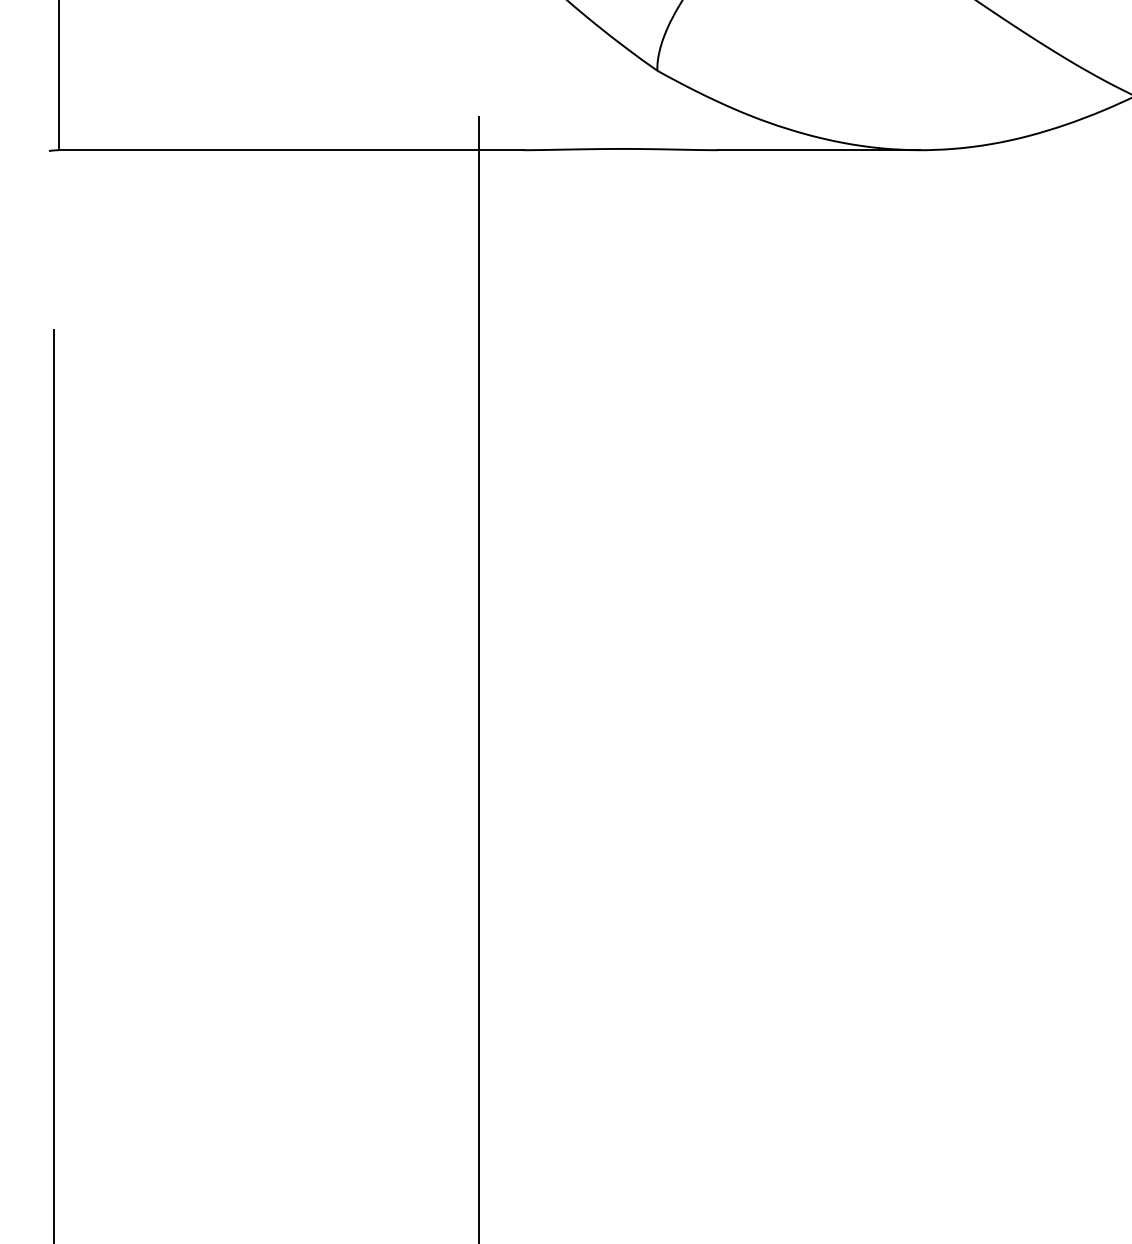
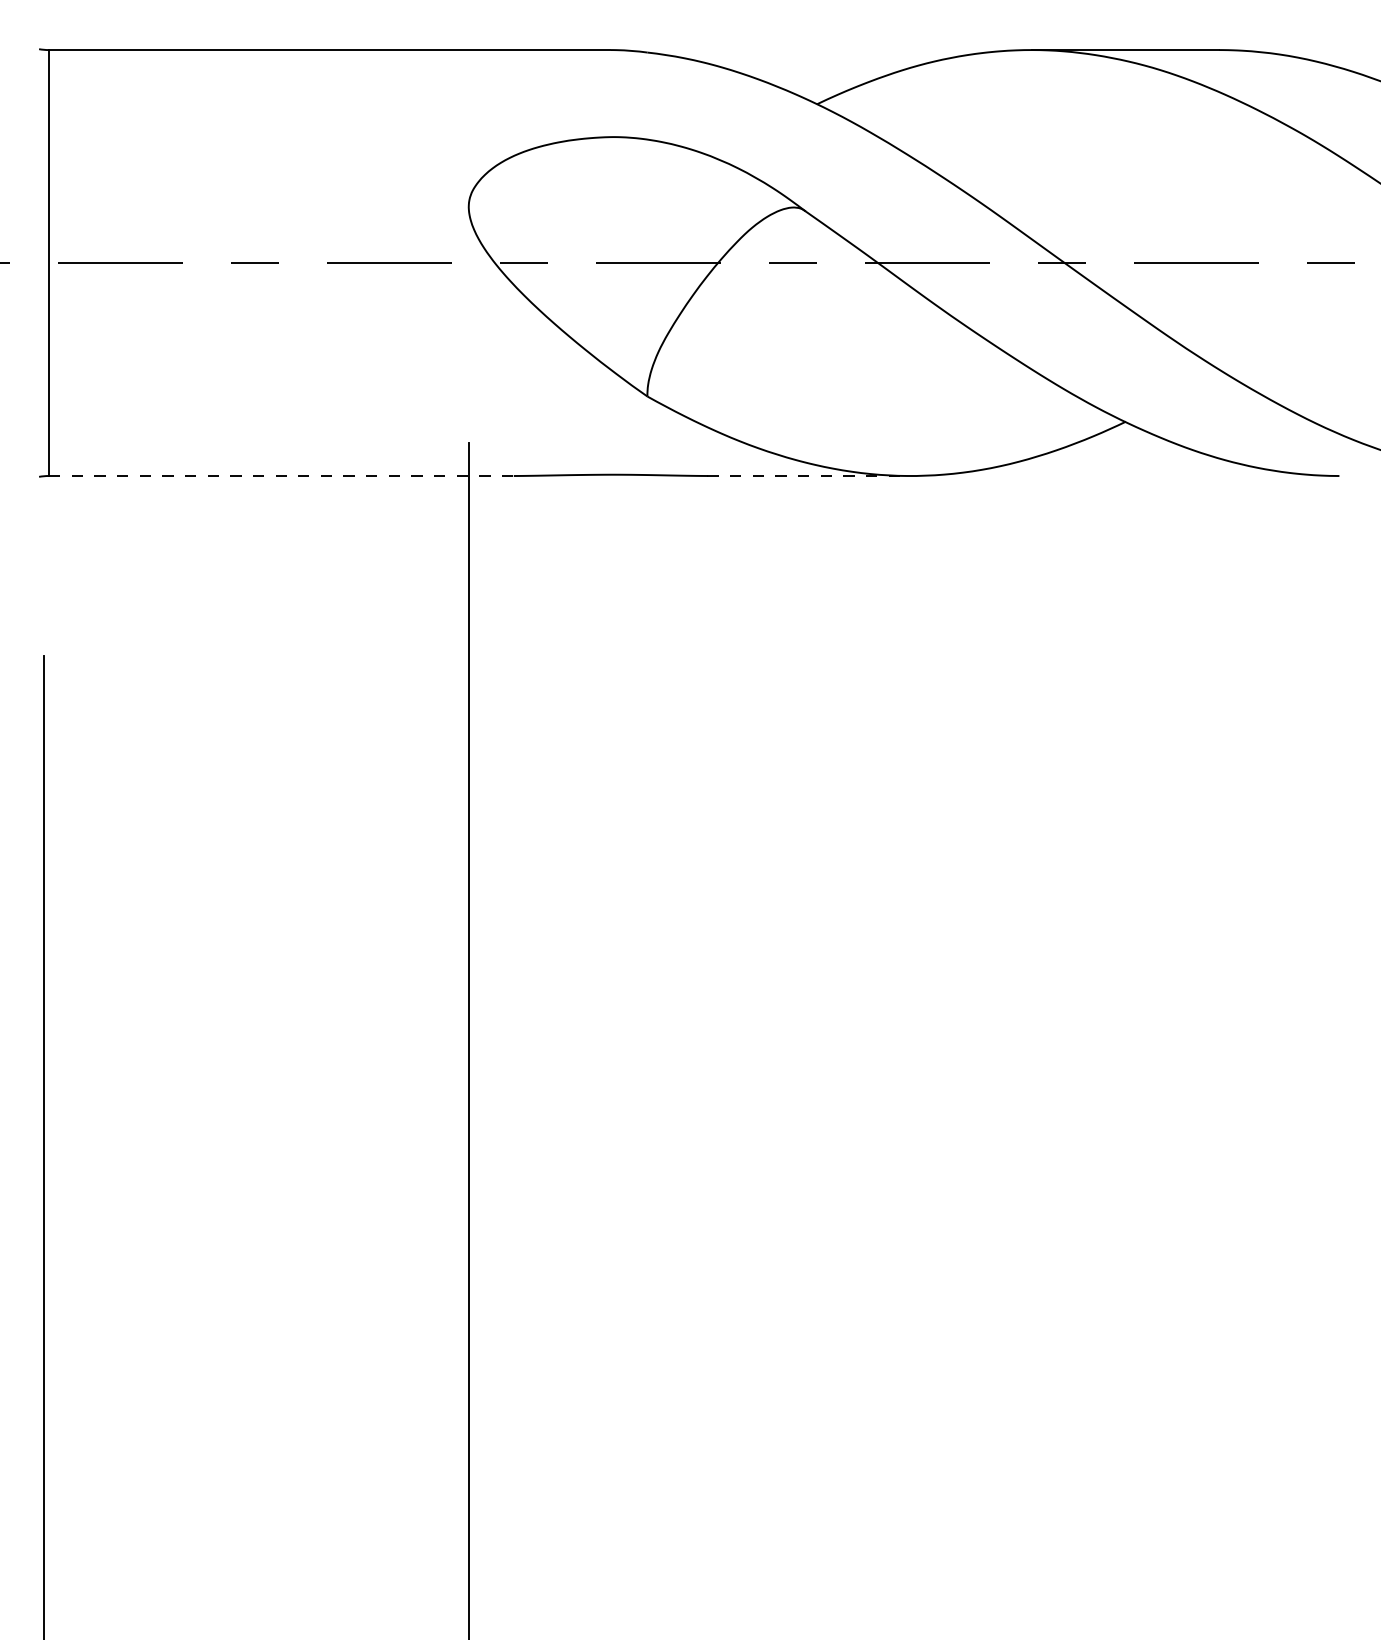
line: (291, 150) -> (281, 476), solid -> dashed
line: (819, 150) -> (809, 476), solid -> dashed

